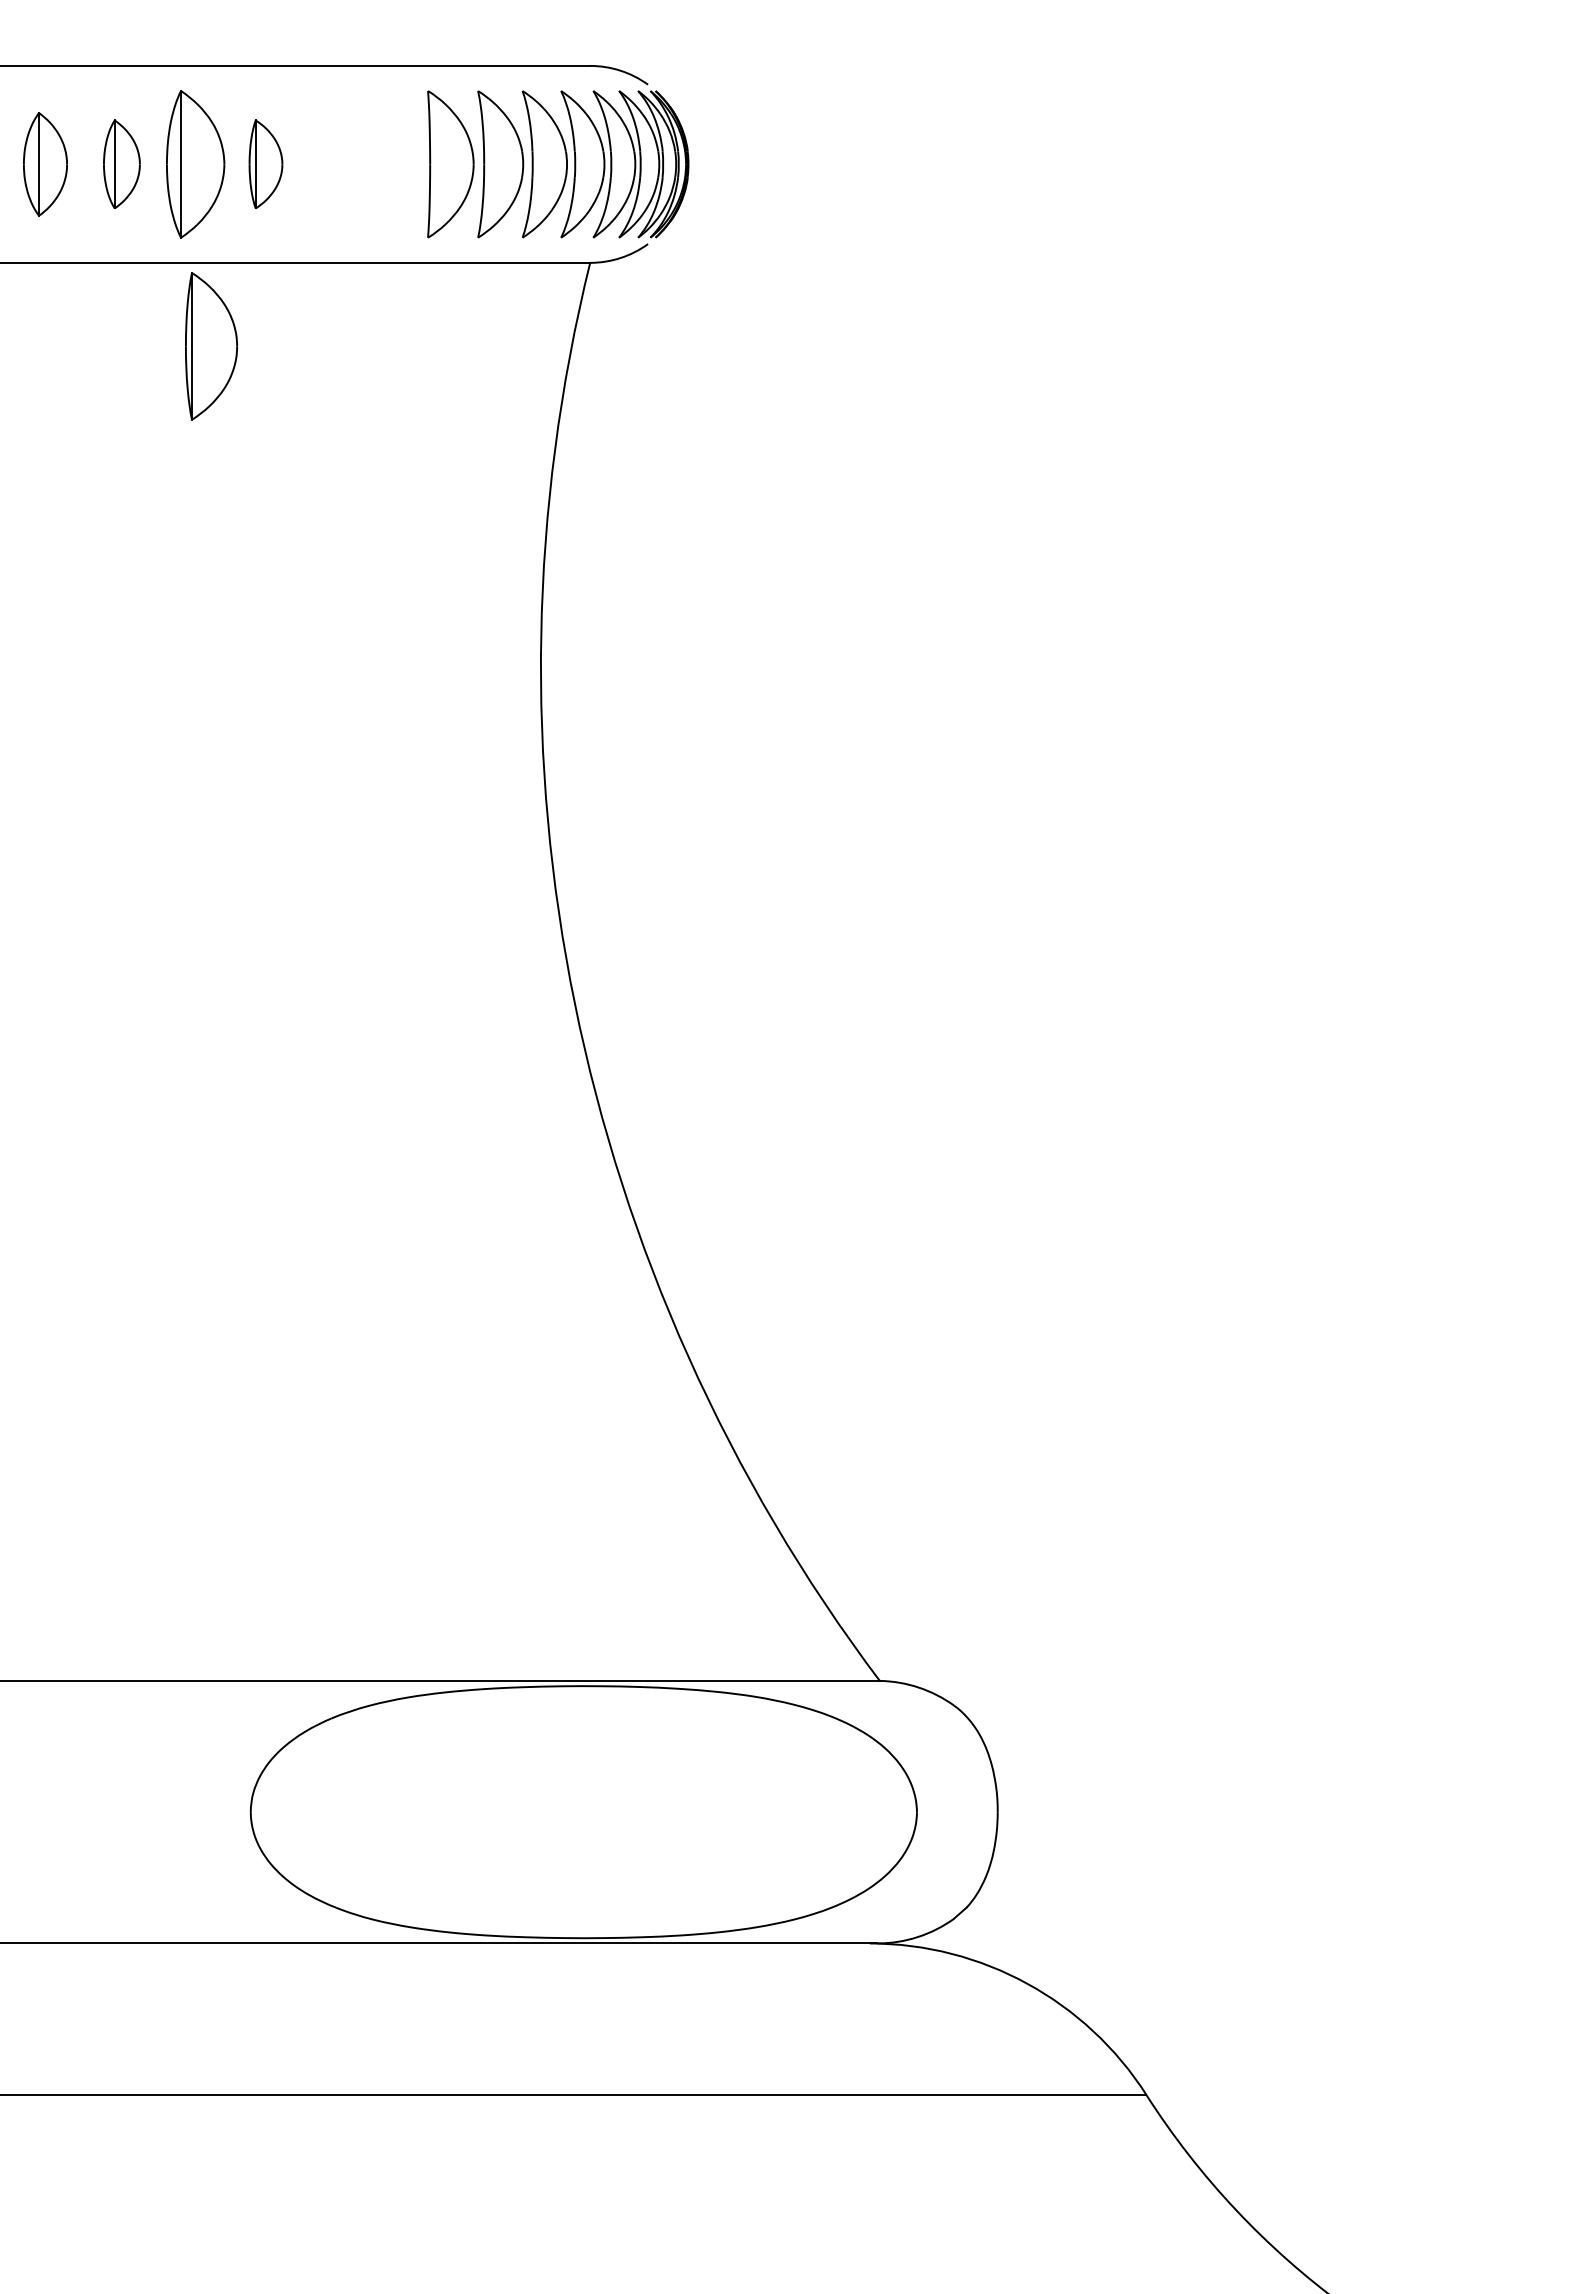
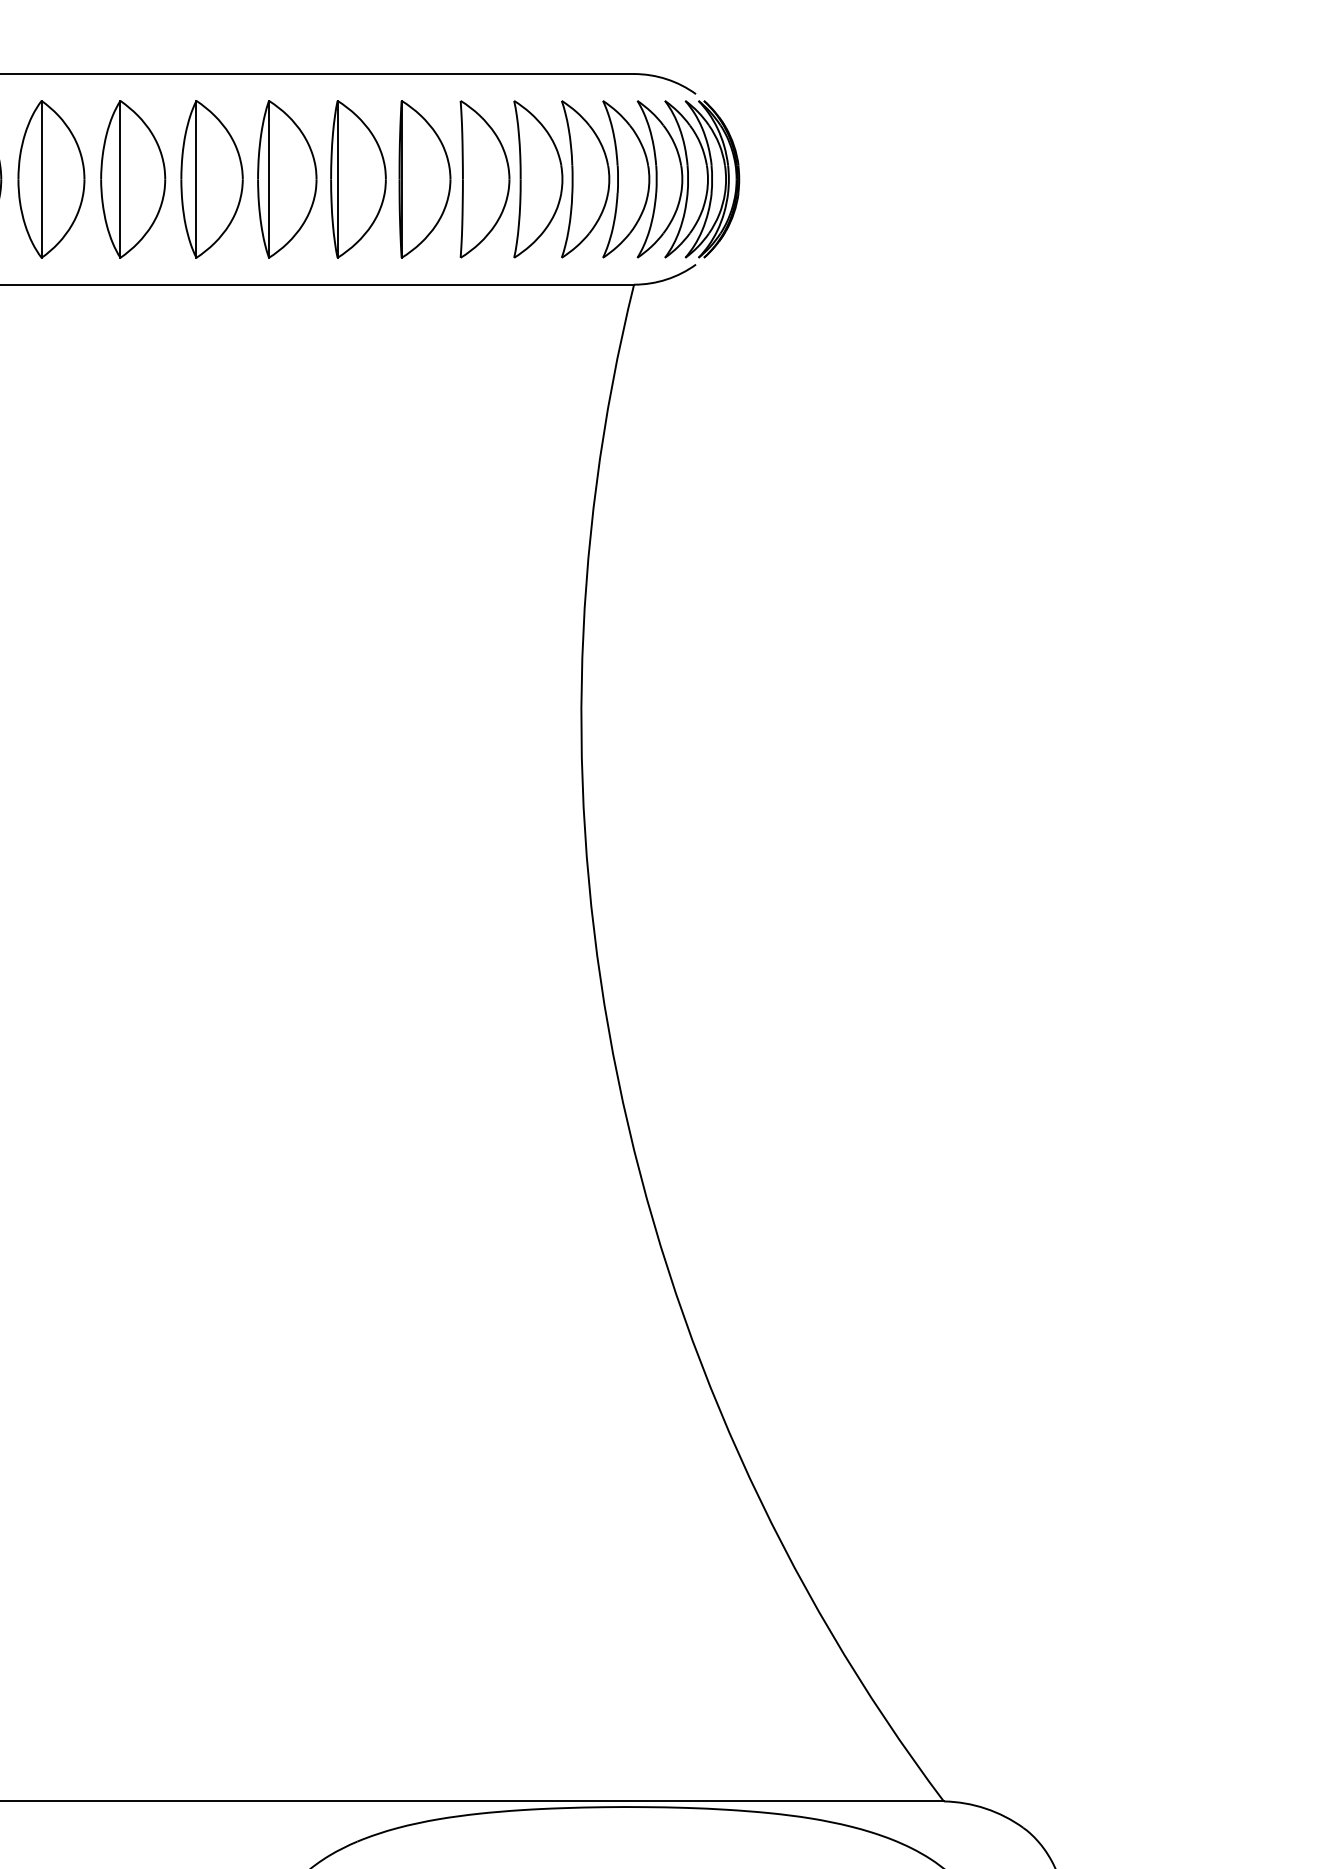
part: (45, 164) -> (51, 179), size x1.43
part: (121, 164) -> (132, 179), size x1.67
part: (265, 164) -> (286, 179), size x1.67
part: (394, 164) -> (424, 179), added
part: (211, 346) -> (358, 179), moved

